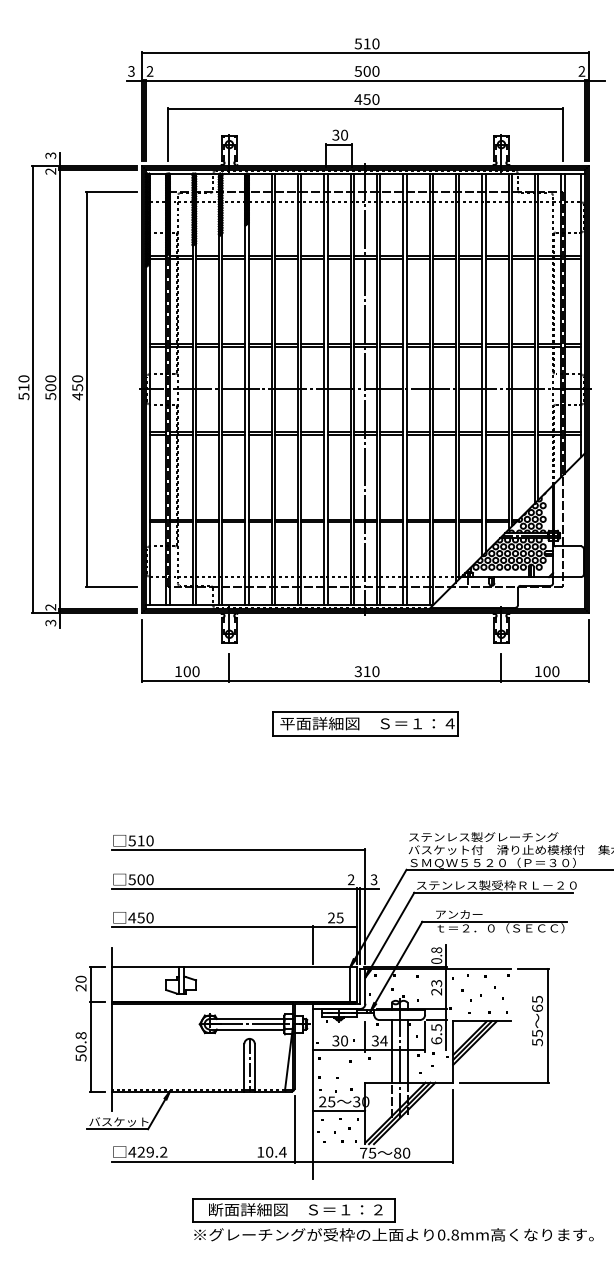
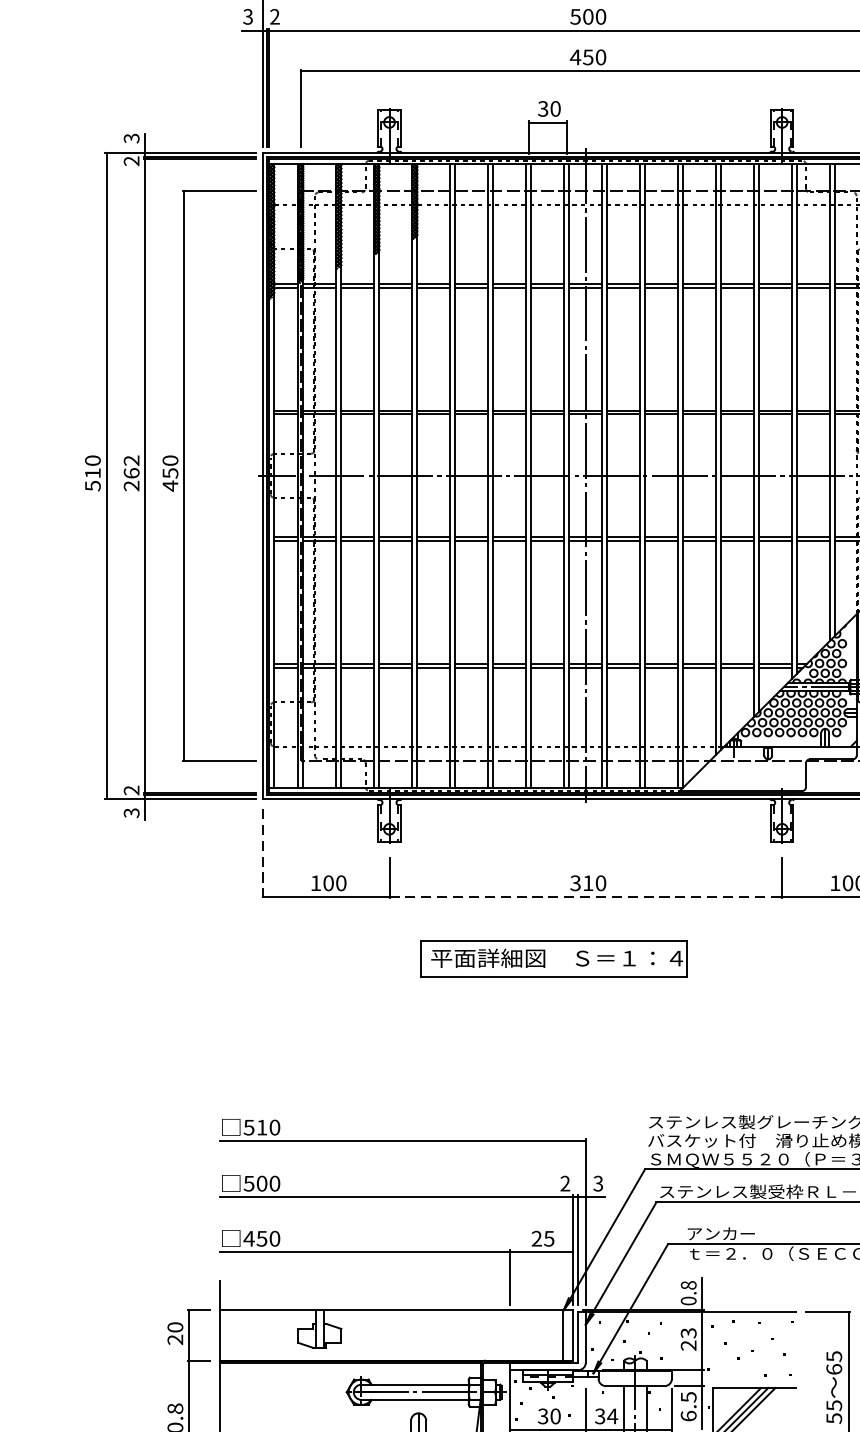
text: (50, 387) -> (131, 473), 500 -> 262
line: (141, 651) -> (262, 854), solid -> dashed
line: (365, 681) -> (585, 897), solid -> dashed
part: (365, 723) -> (554, 958), moved

